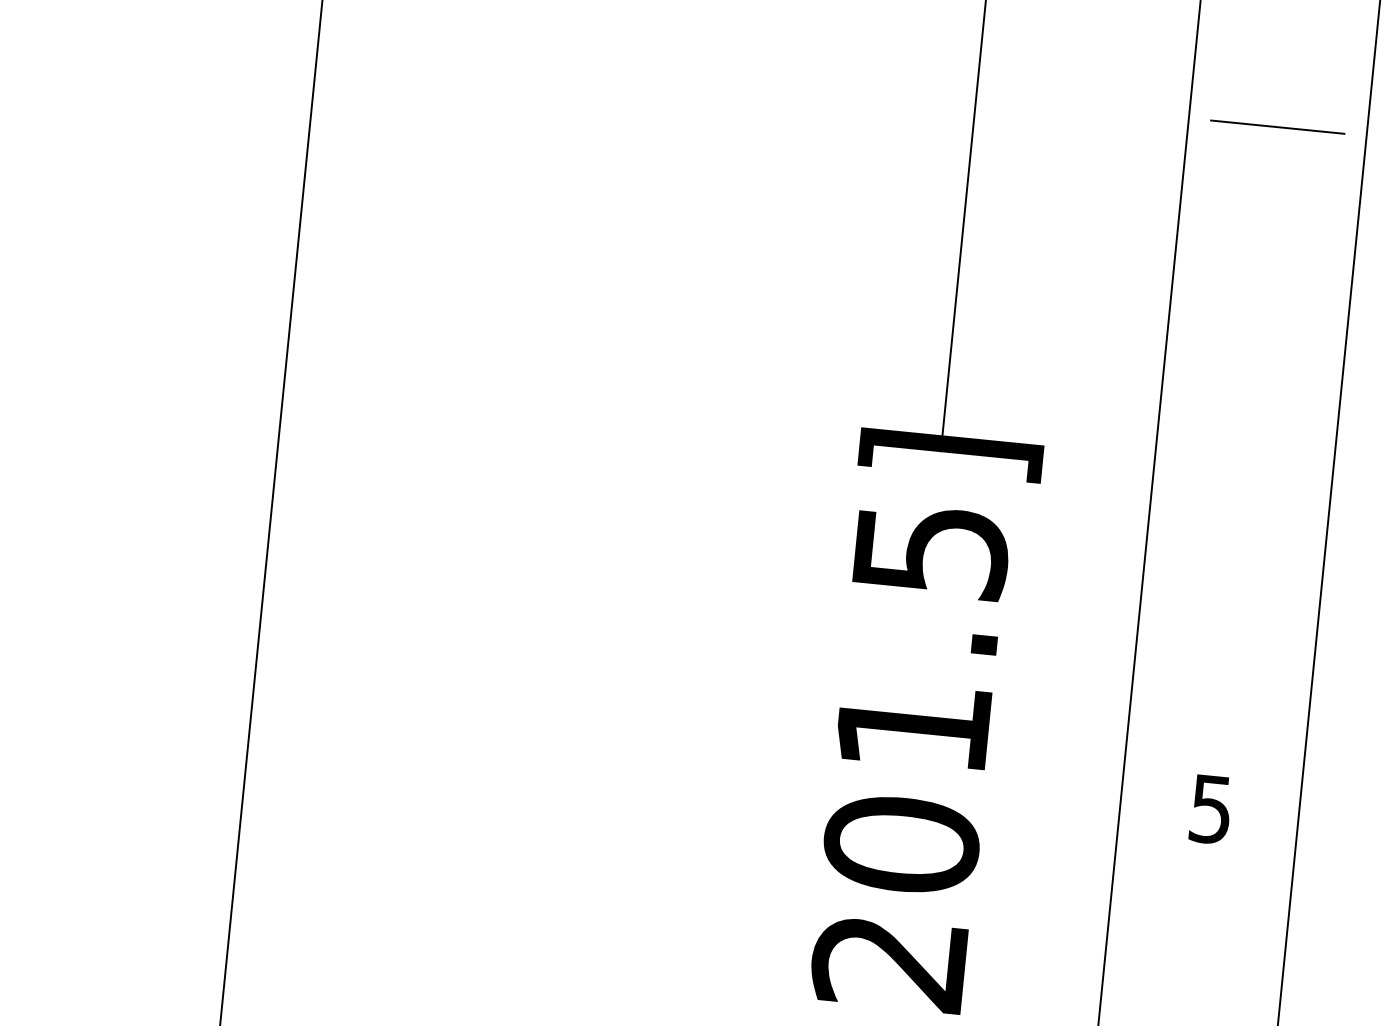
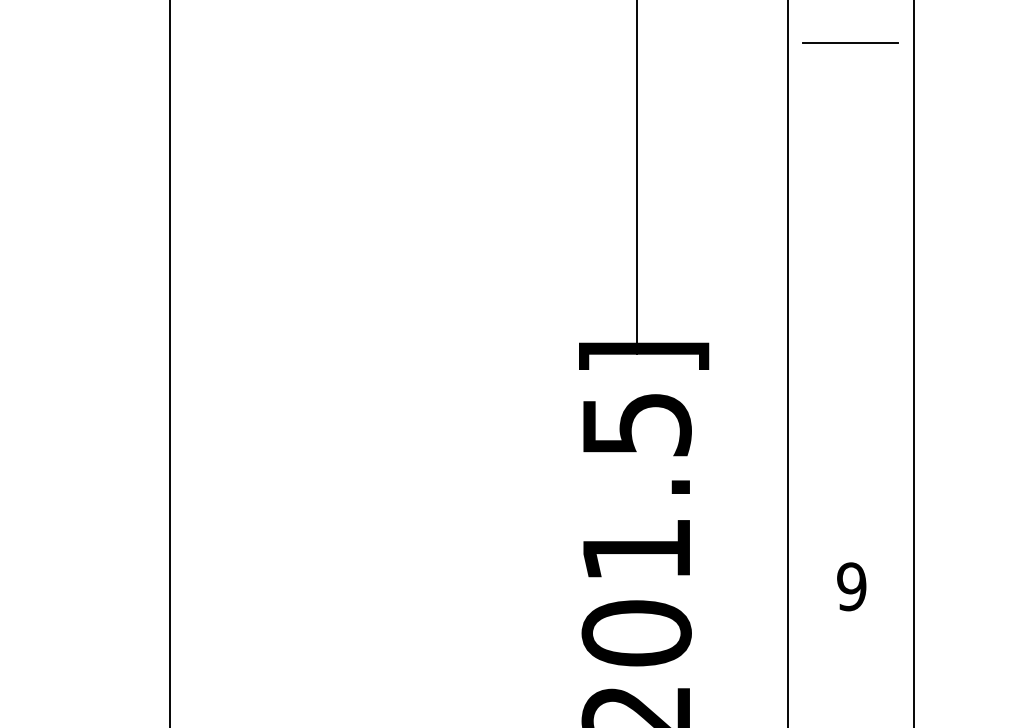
line: (1277, 127) -> (850, 42), moved
text: (1210, 808) -> (851, 586), 5 -> 9

